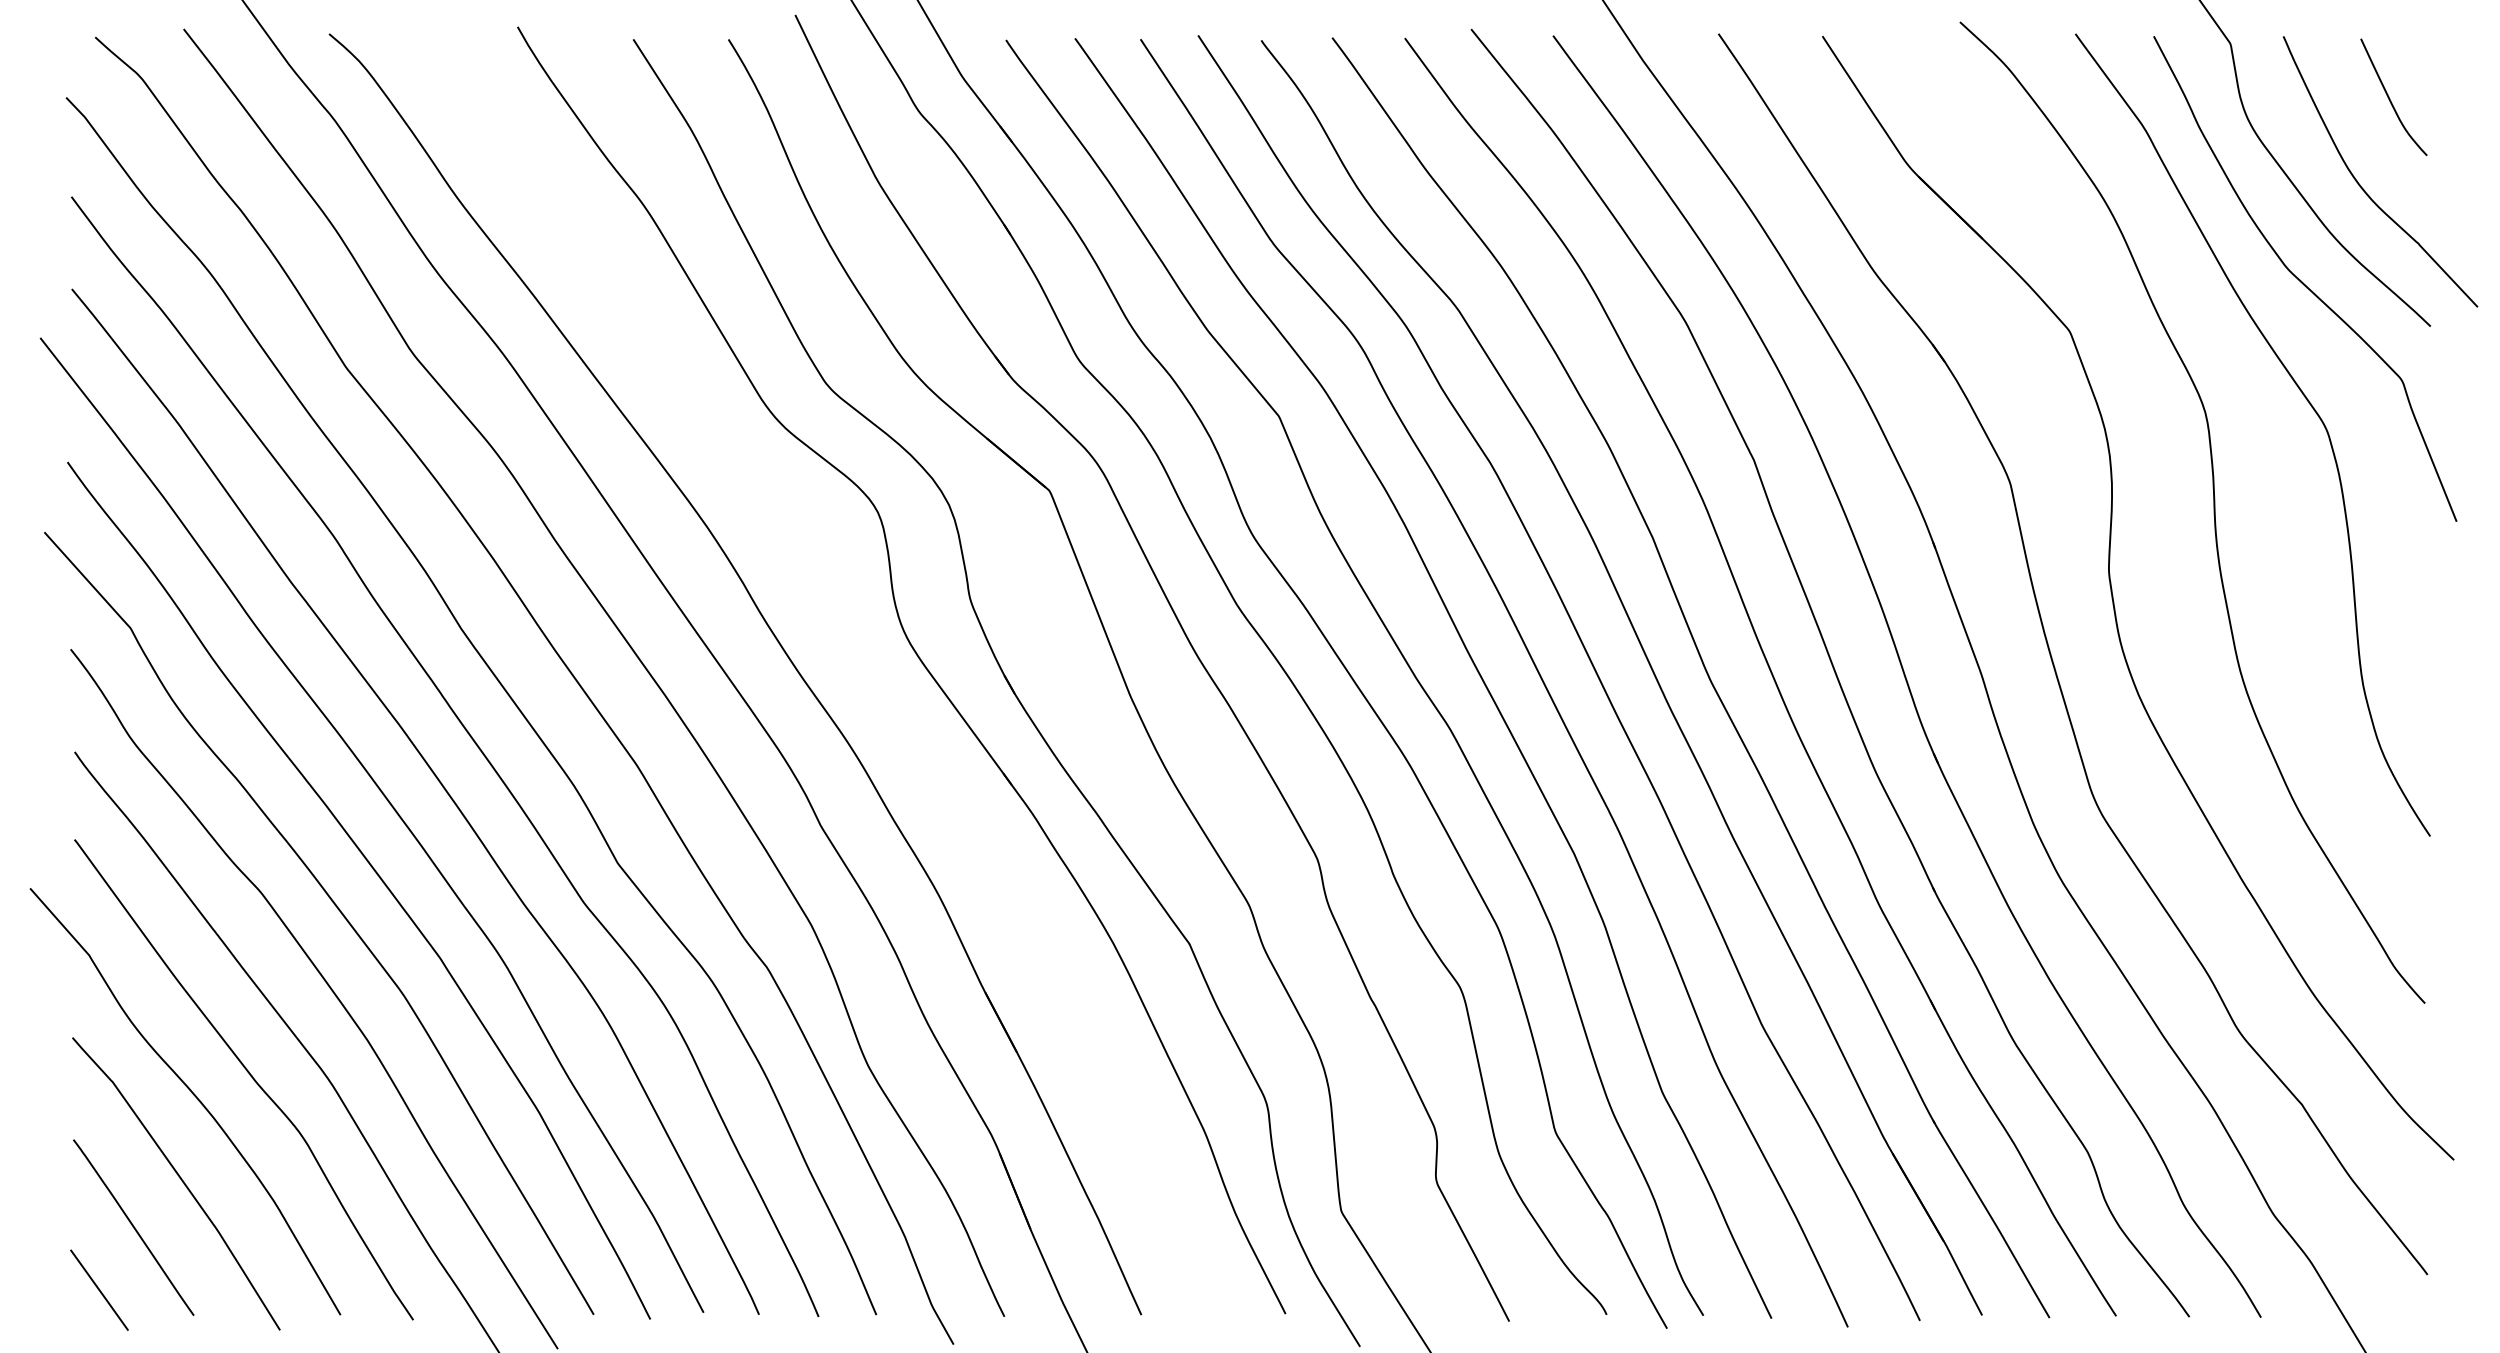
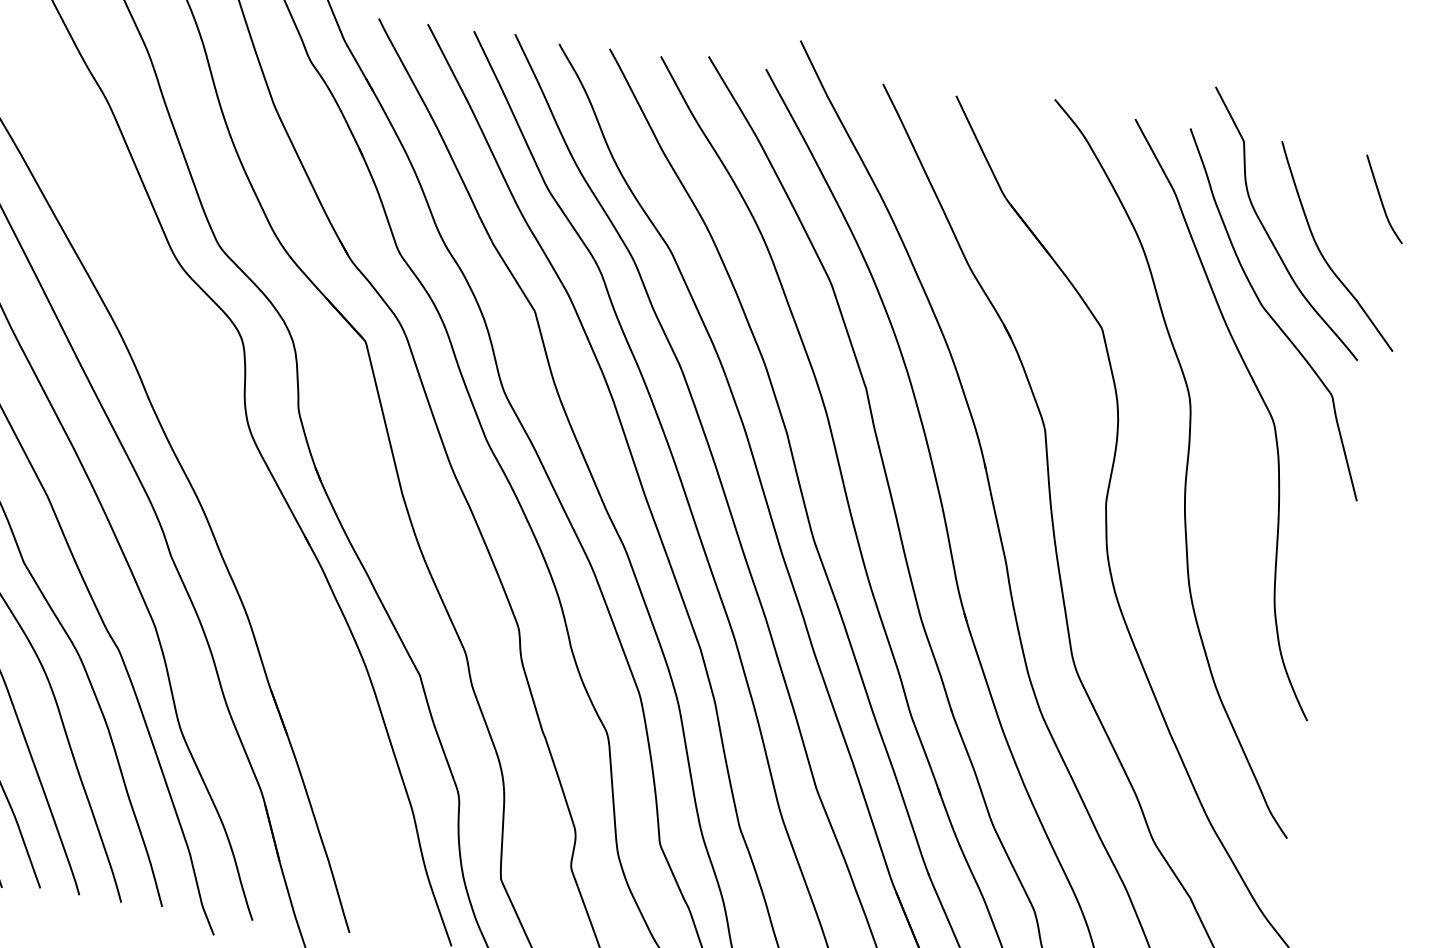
curve: (2390, 98) -> (1381, 199), moved

